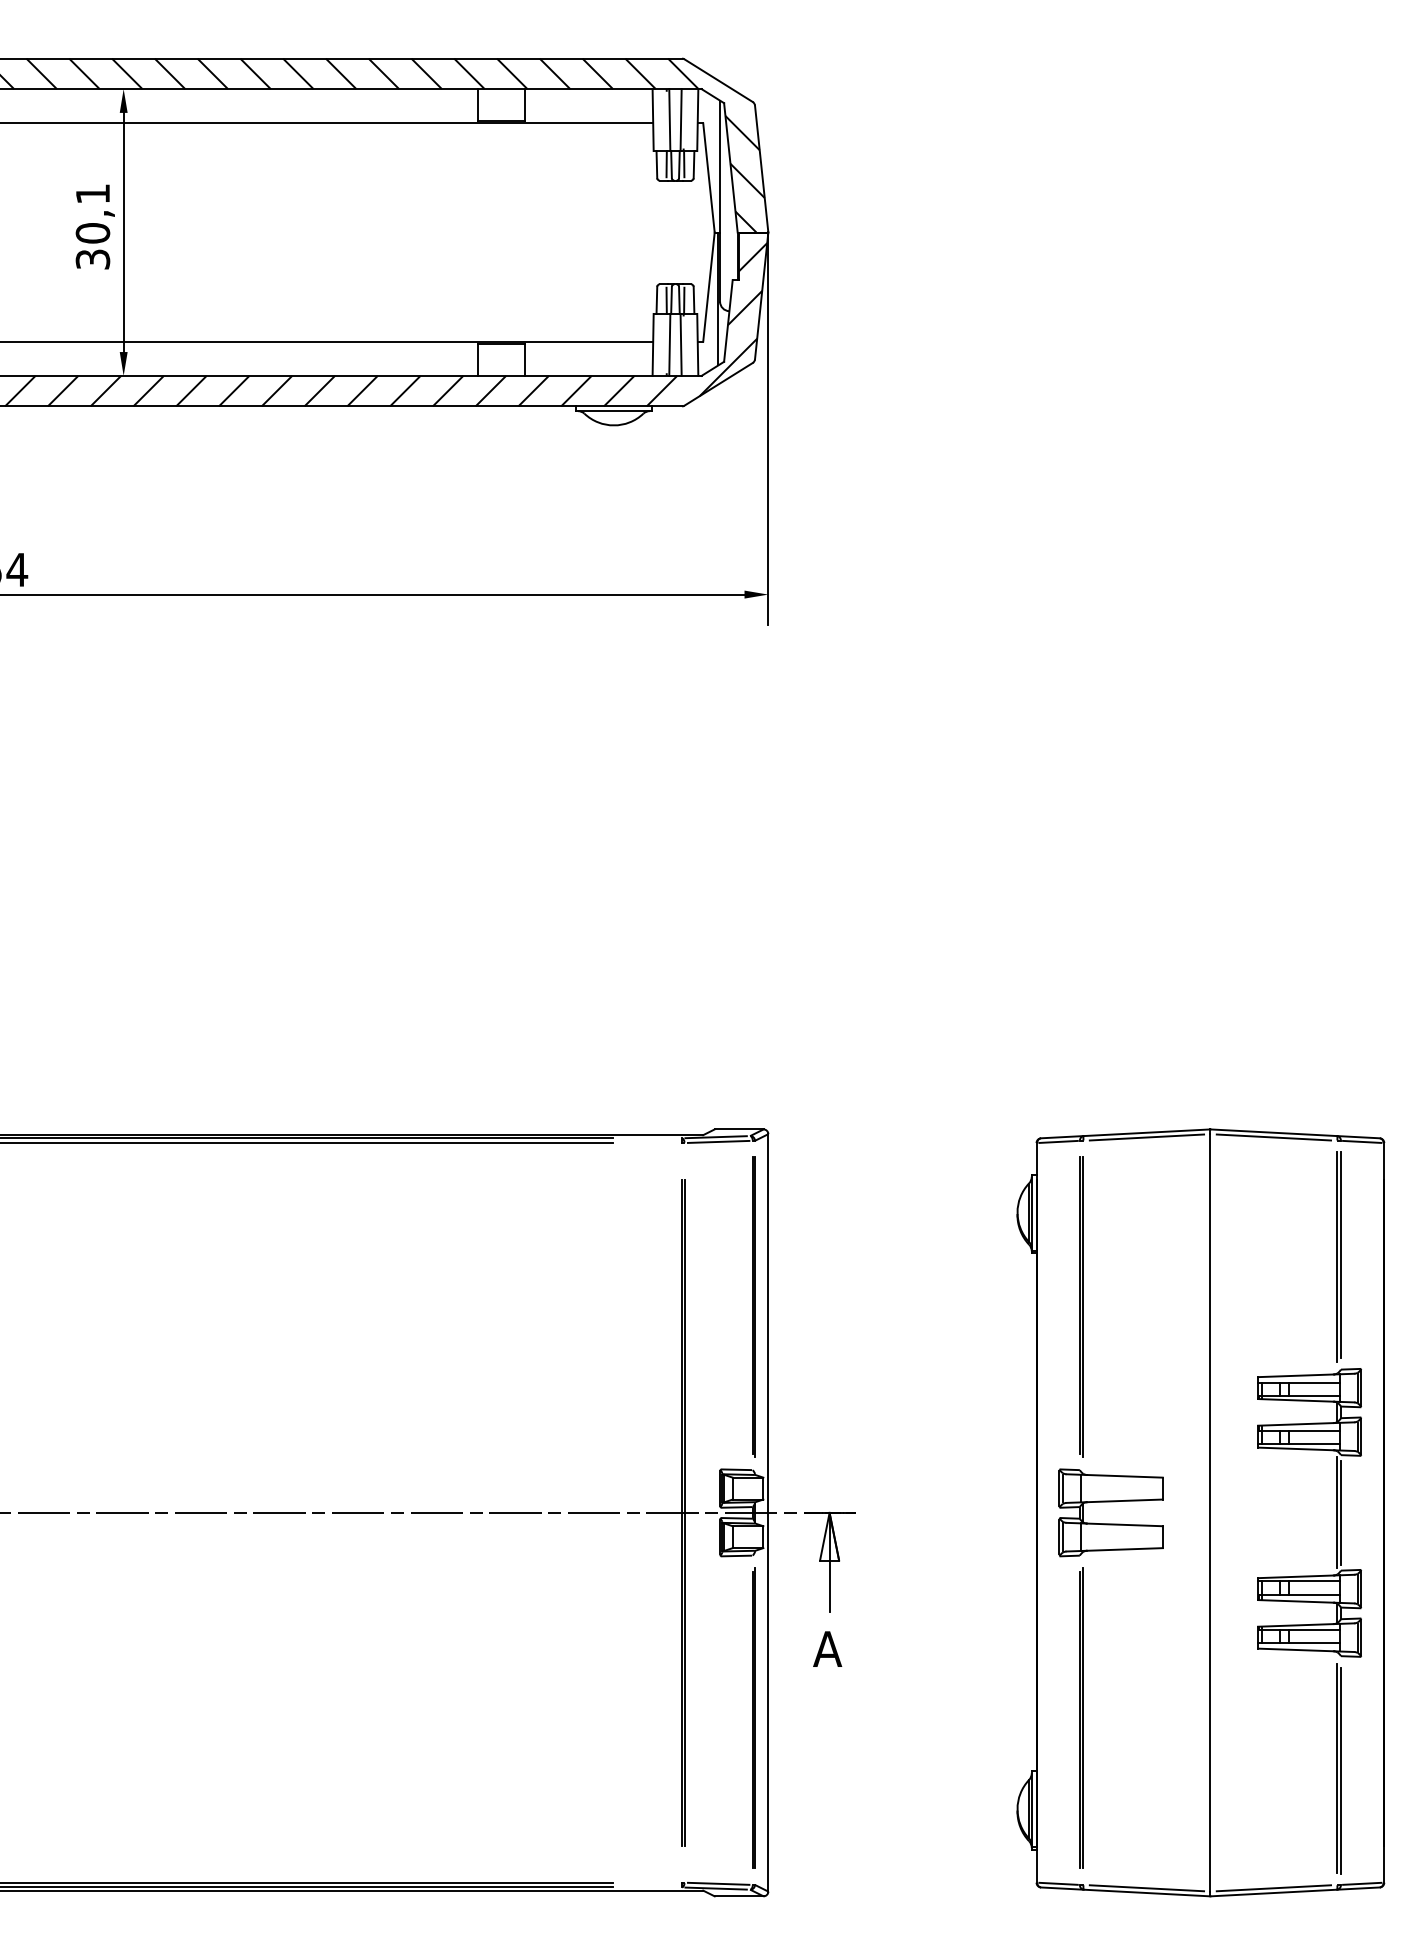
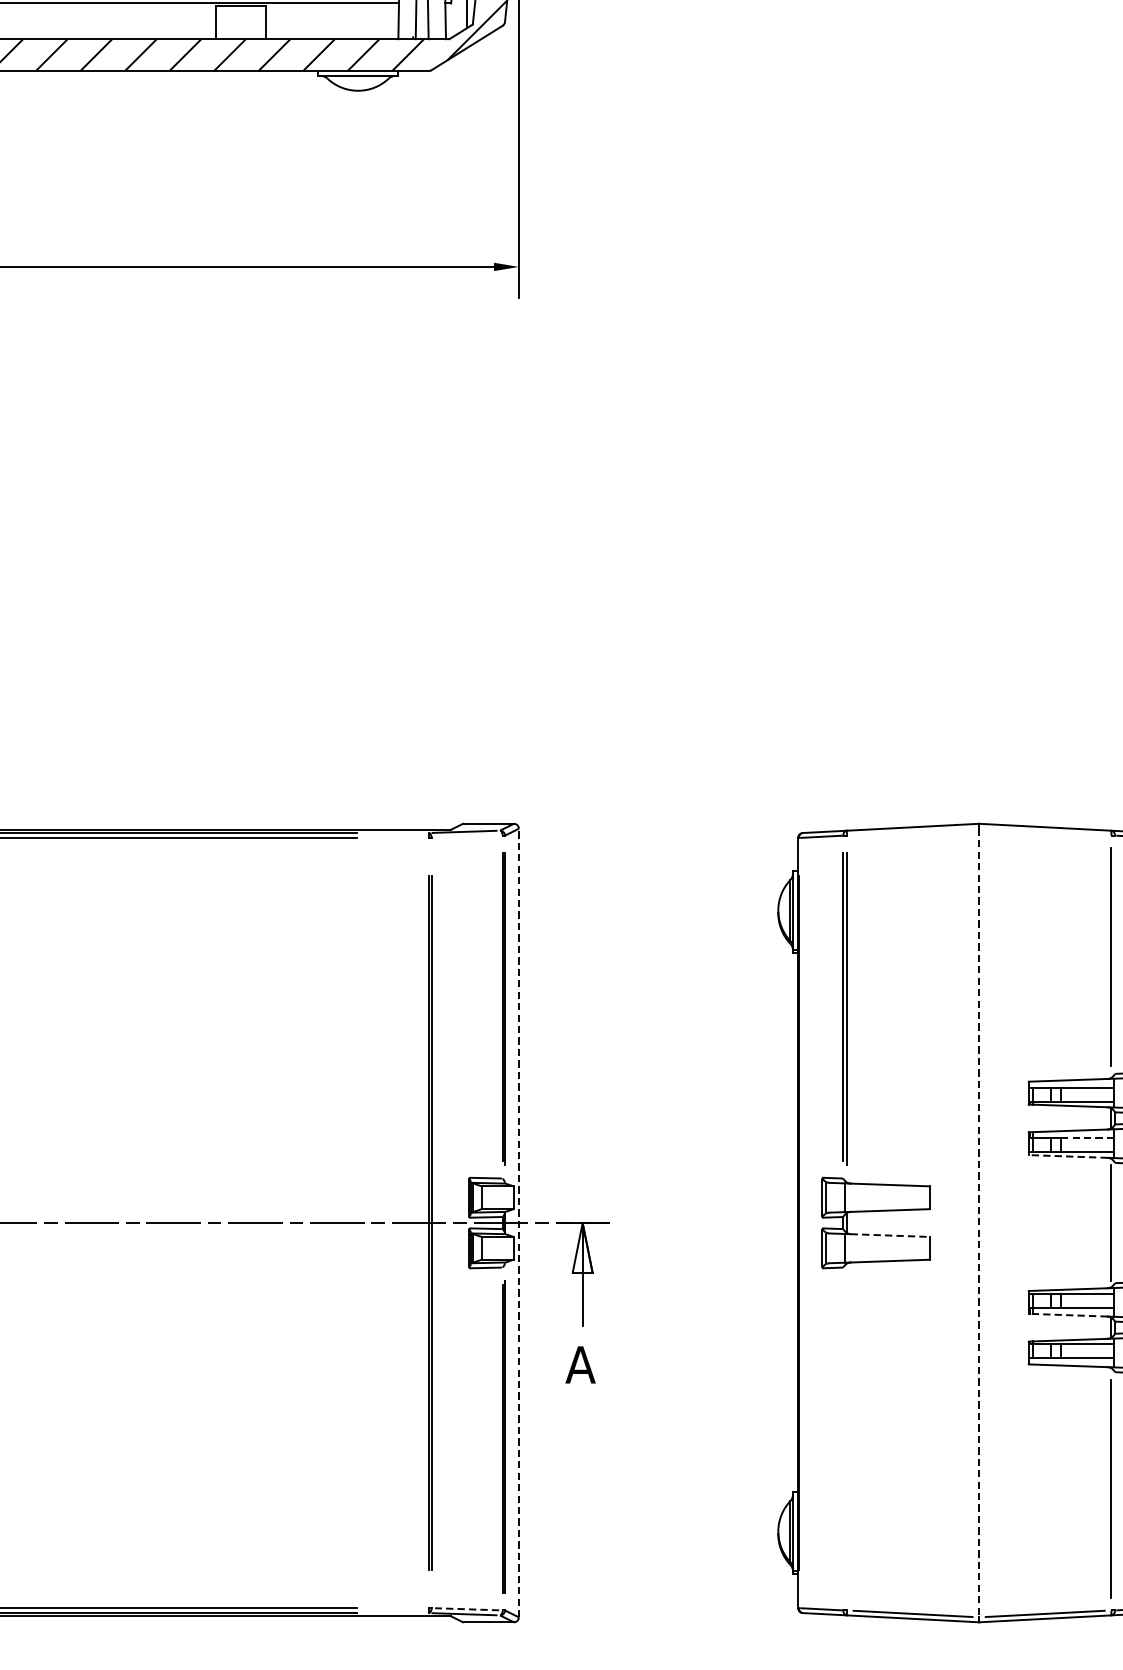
line: (1146, 1137) -> (912, 832), removed
line: (1273, 1137) -> (1044, 832), removed
line: (718, 1141) -> (466, 836), removed
line: (1340, 1255) -> (1114, 955), removed
line: (1314, 1430) -> (1087, 1137), solid -> dashed
line: (1295, 1448) -> (1067, 1156), solid -> dashed
line: (768, 1512) -> (519, 1222), solid -> dashed
line: (1210, 1512) -> (979, 1222), solid -> dashed
line: (1340, 1512) -> (1114, 1222), removed
line: (1124, 1524) -> (889, 1235), solid -> dashed
line: (1295, 1601) -> (1067, 1315), solid -> dashed
line: (1080, 1717) -> (843, 1436), removed
line: (1340, 1770) -> (1114, 1491), removed
line: (718, 1883) -> (466, 1608), solid -> dashed

